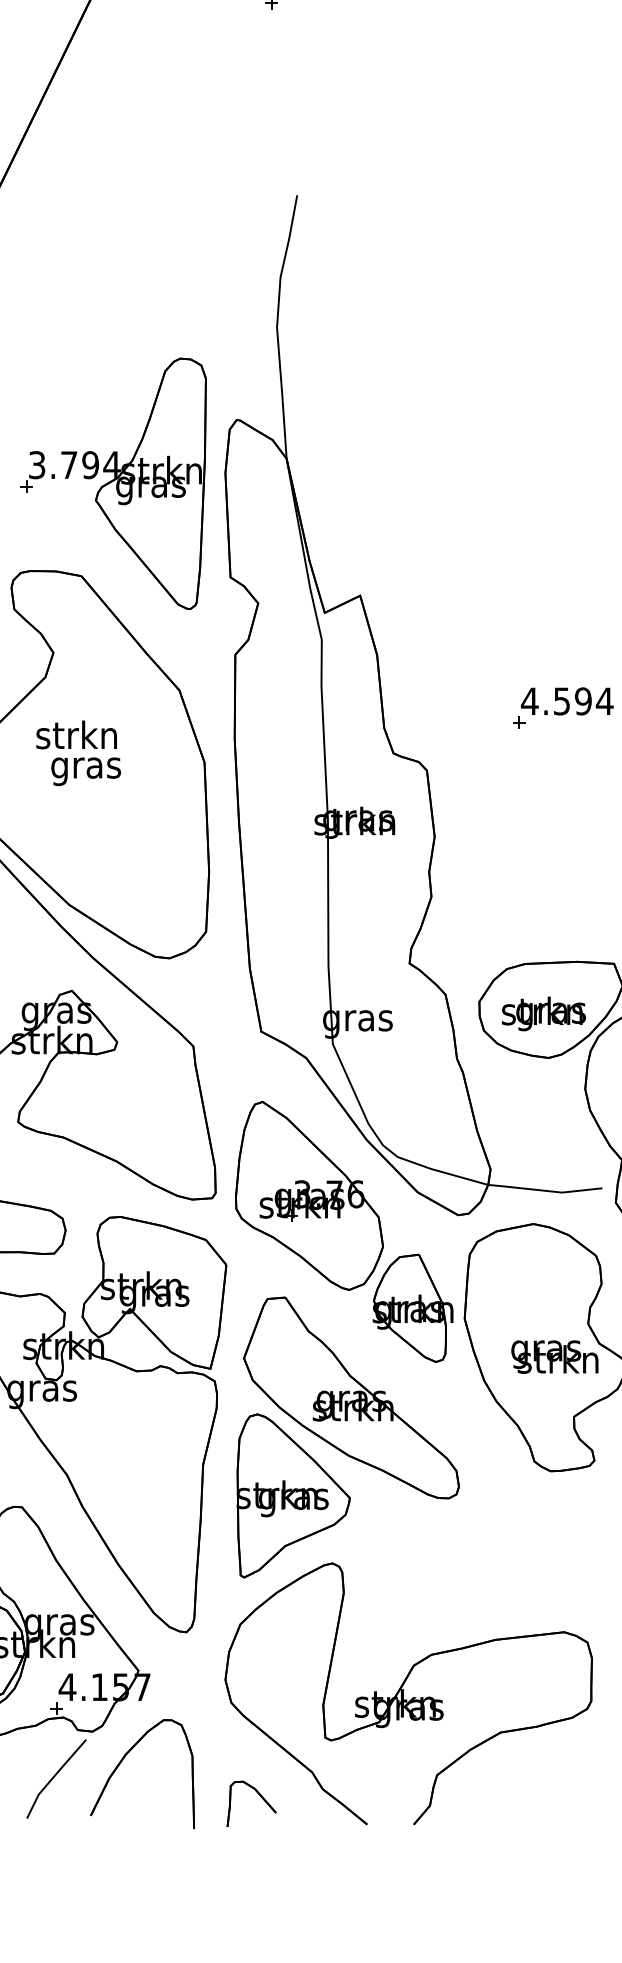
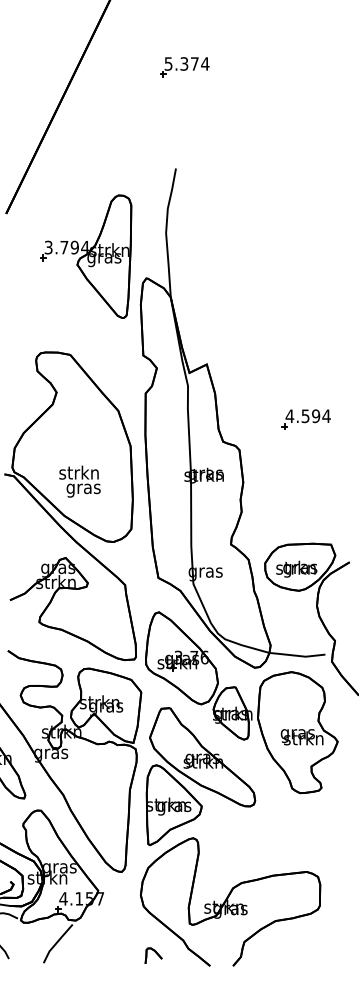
part: (114, 483) -> (86, 256), moved
text: (77, 752) -> (79, 481), moved
part: (122, 1764) -> (90, 936), removed
part: (251, 1802) -> (153, 955), size x0.7

